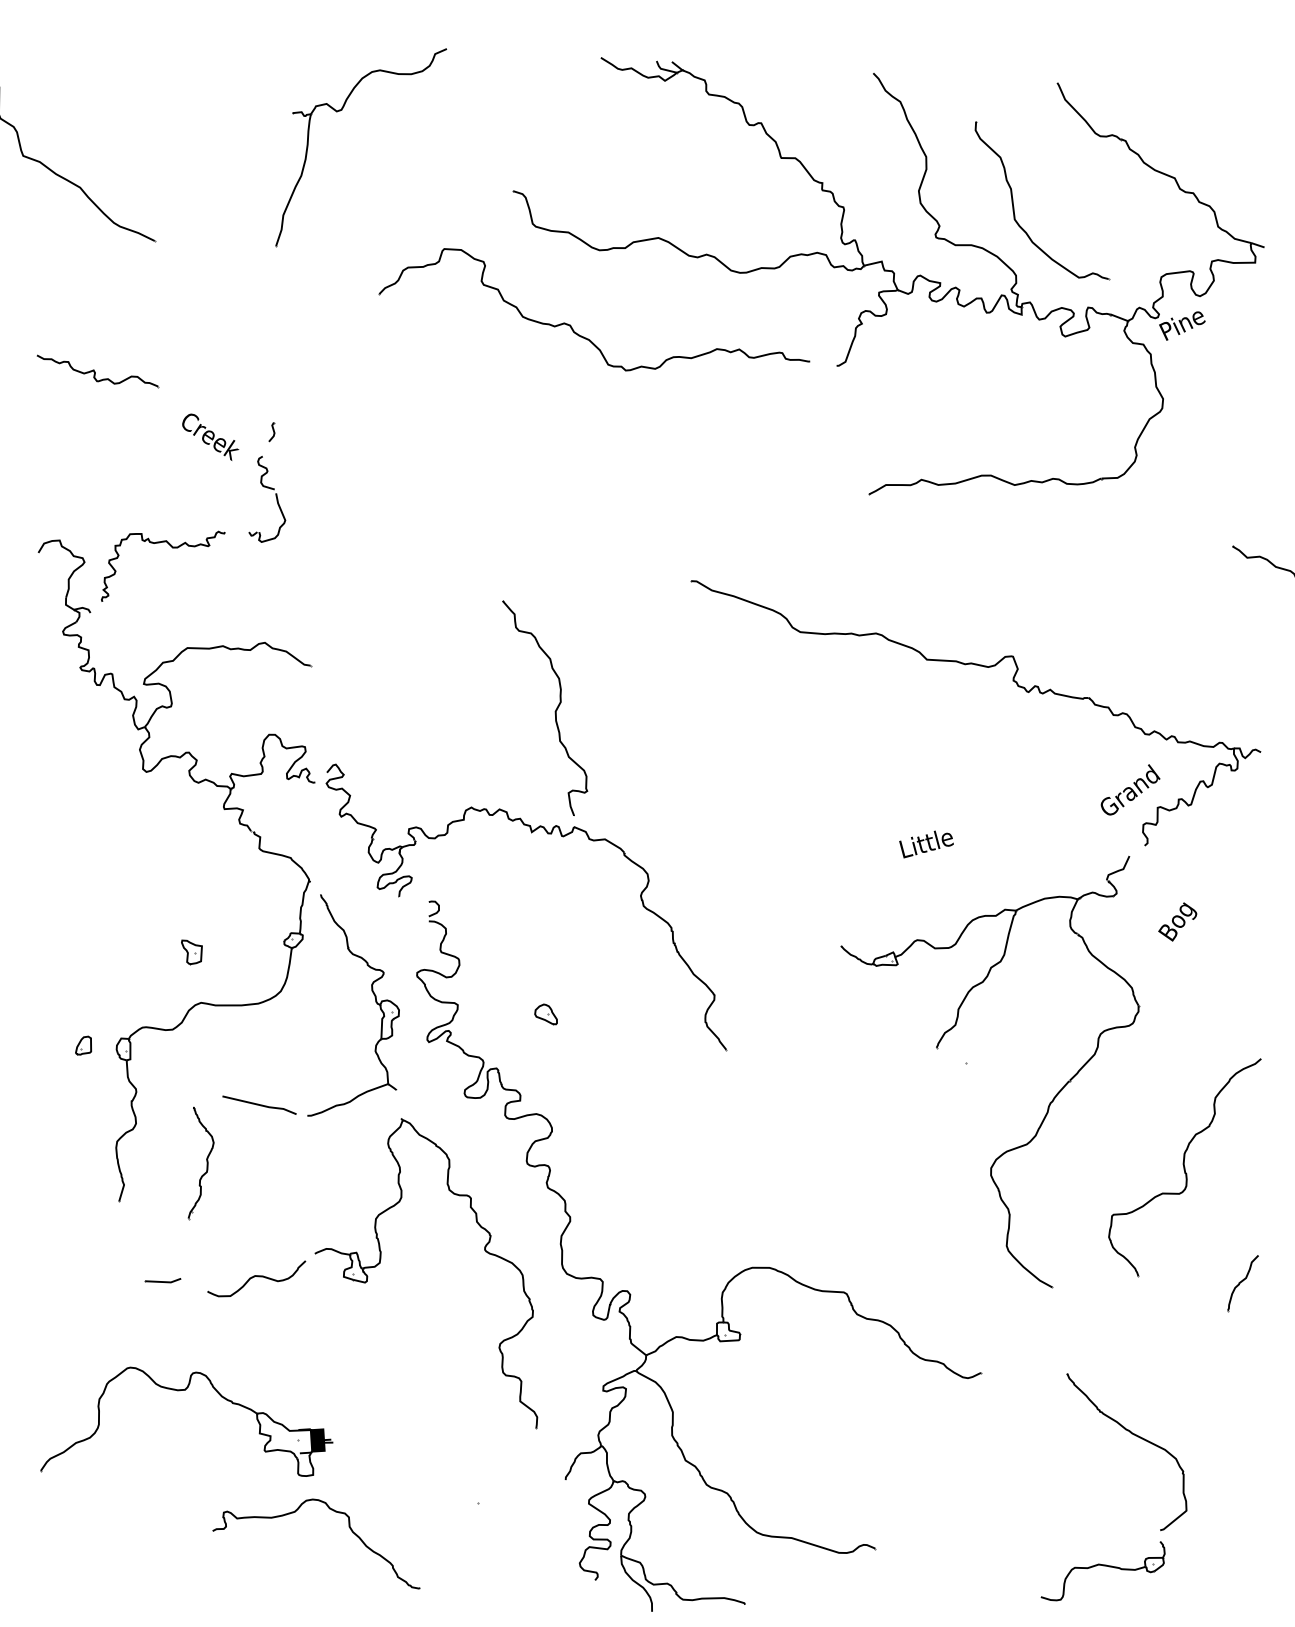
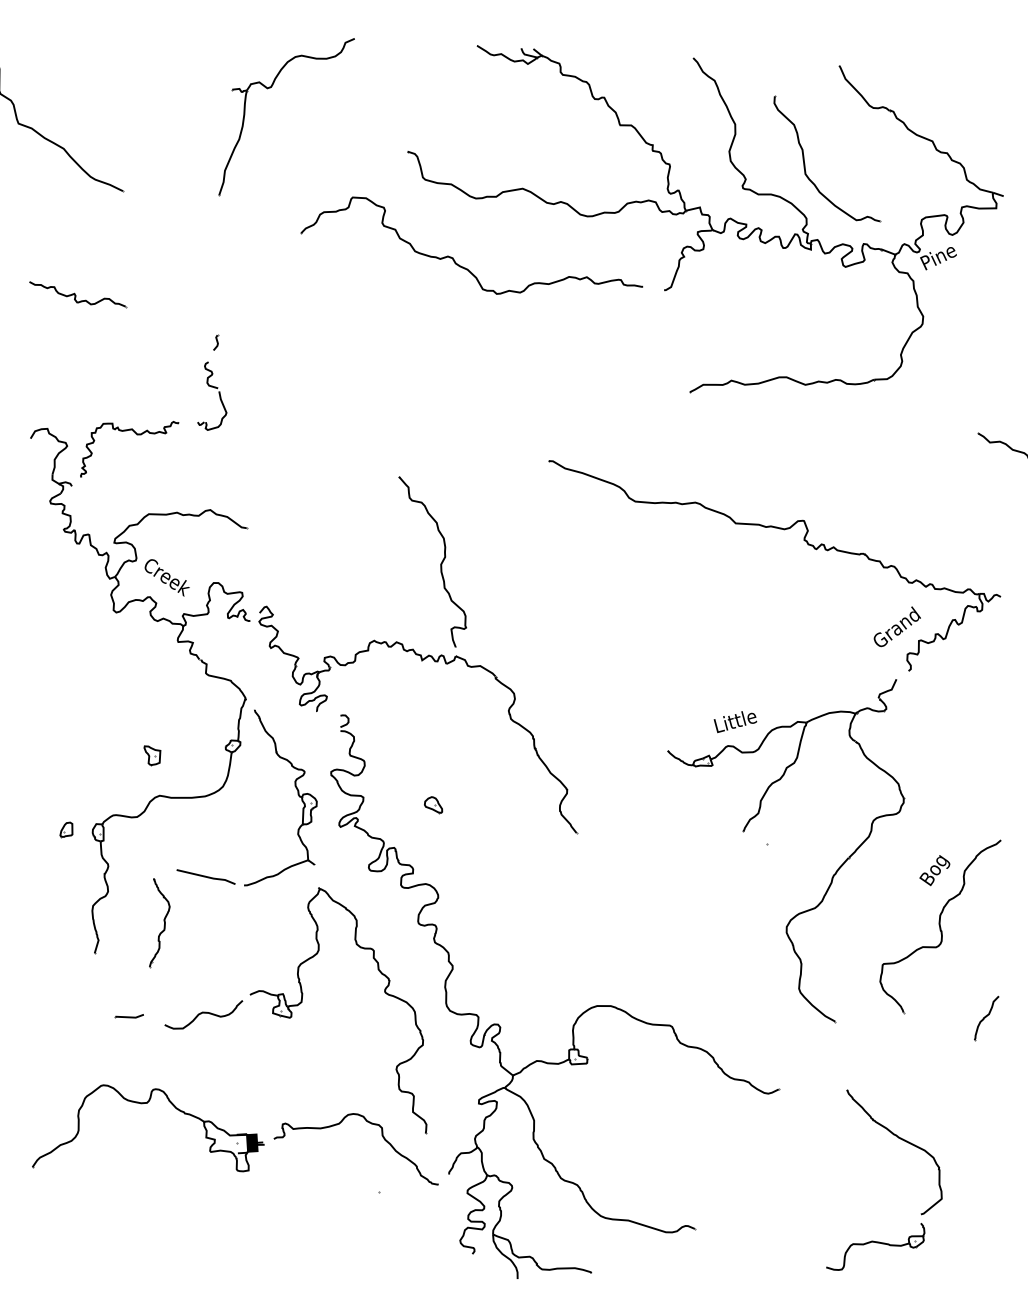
text: (209, 436) -> (166, 577), moved
text: (926, 845) -> (735, 722), moved
text: (1177, 921) -> (934, 870), moved
curve: (333, 1511) -> (369, 1123), moved

